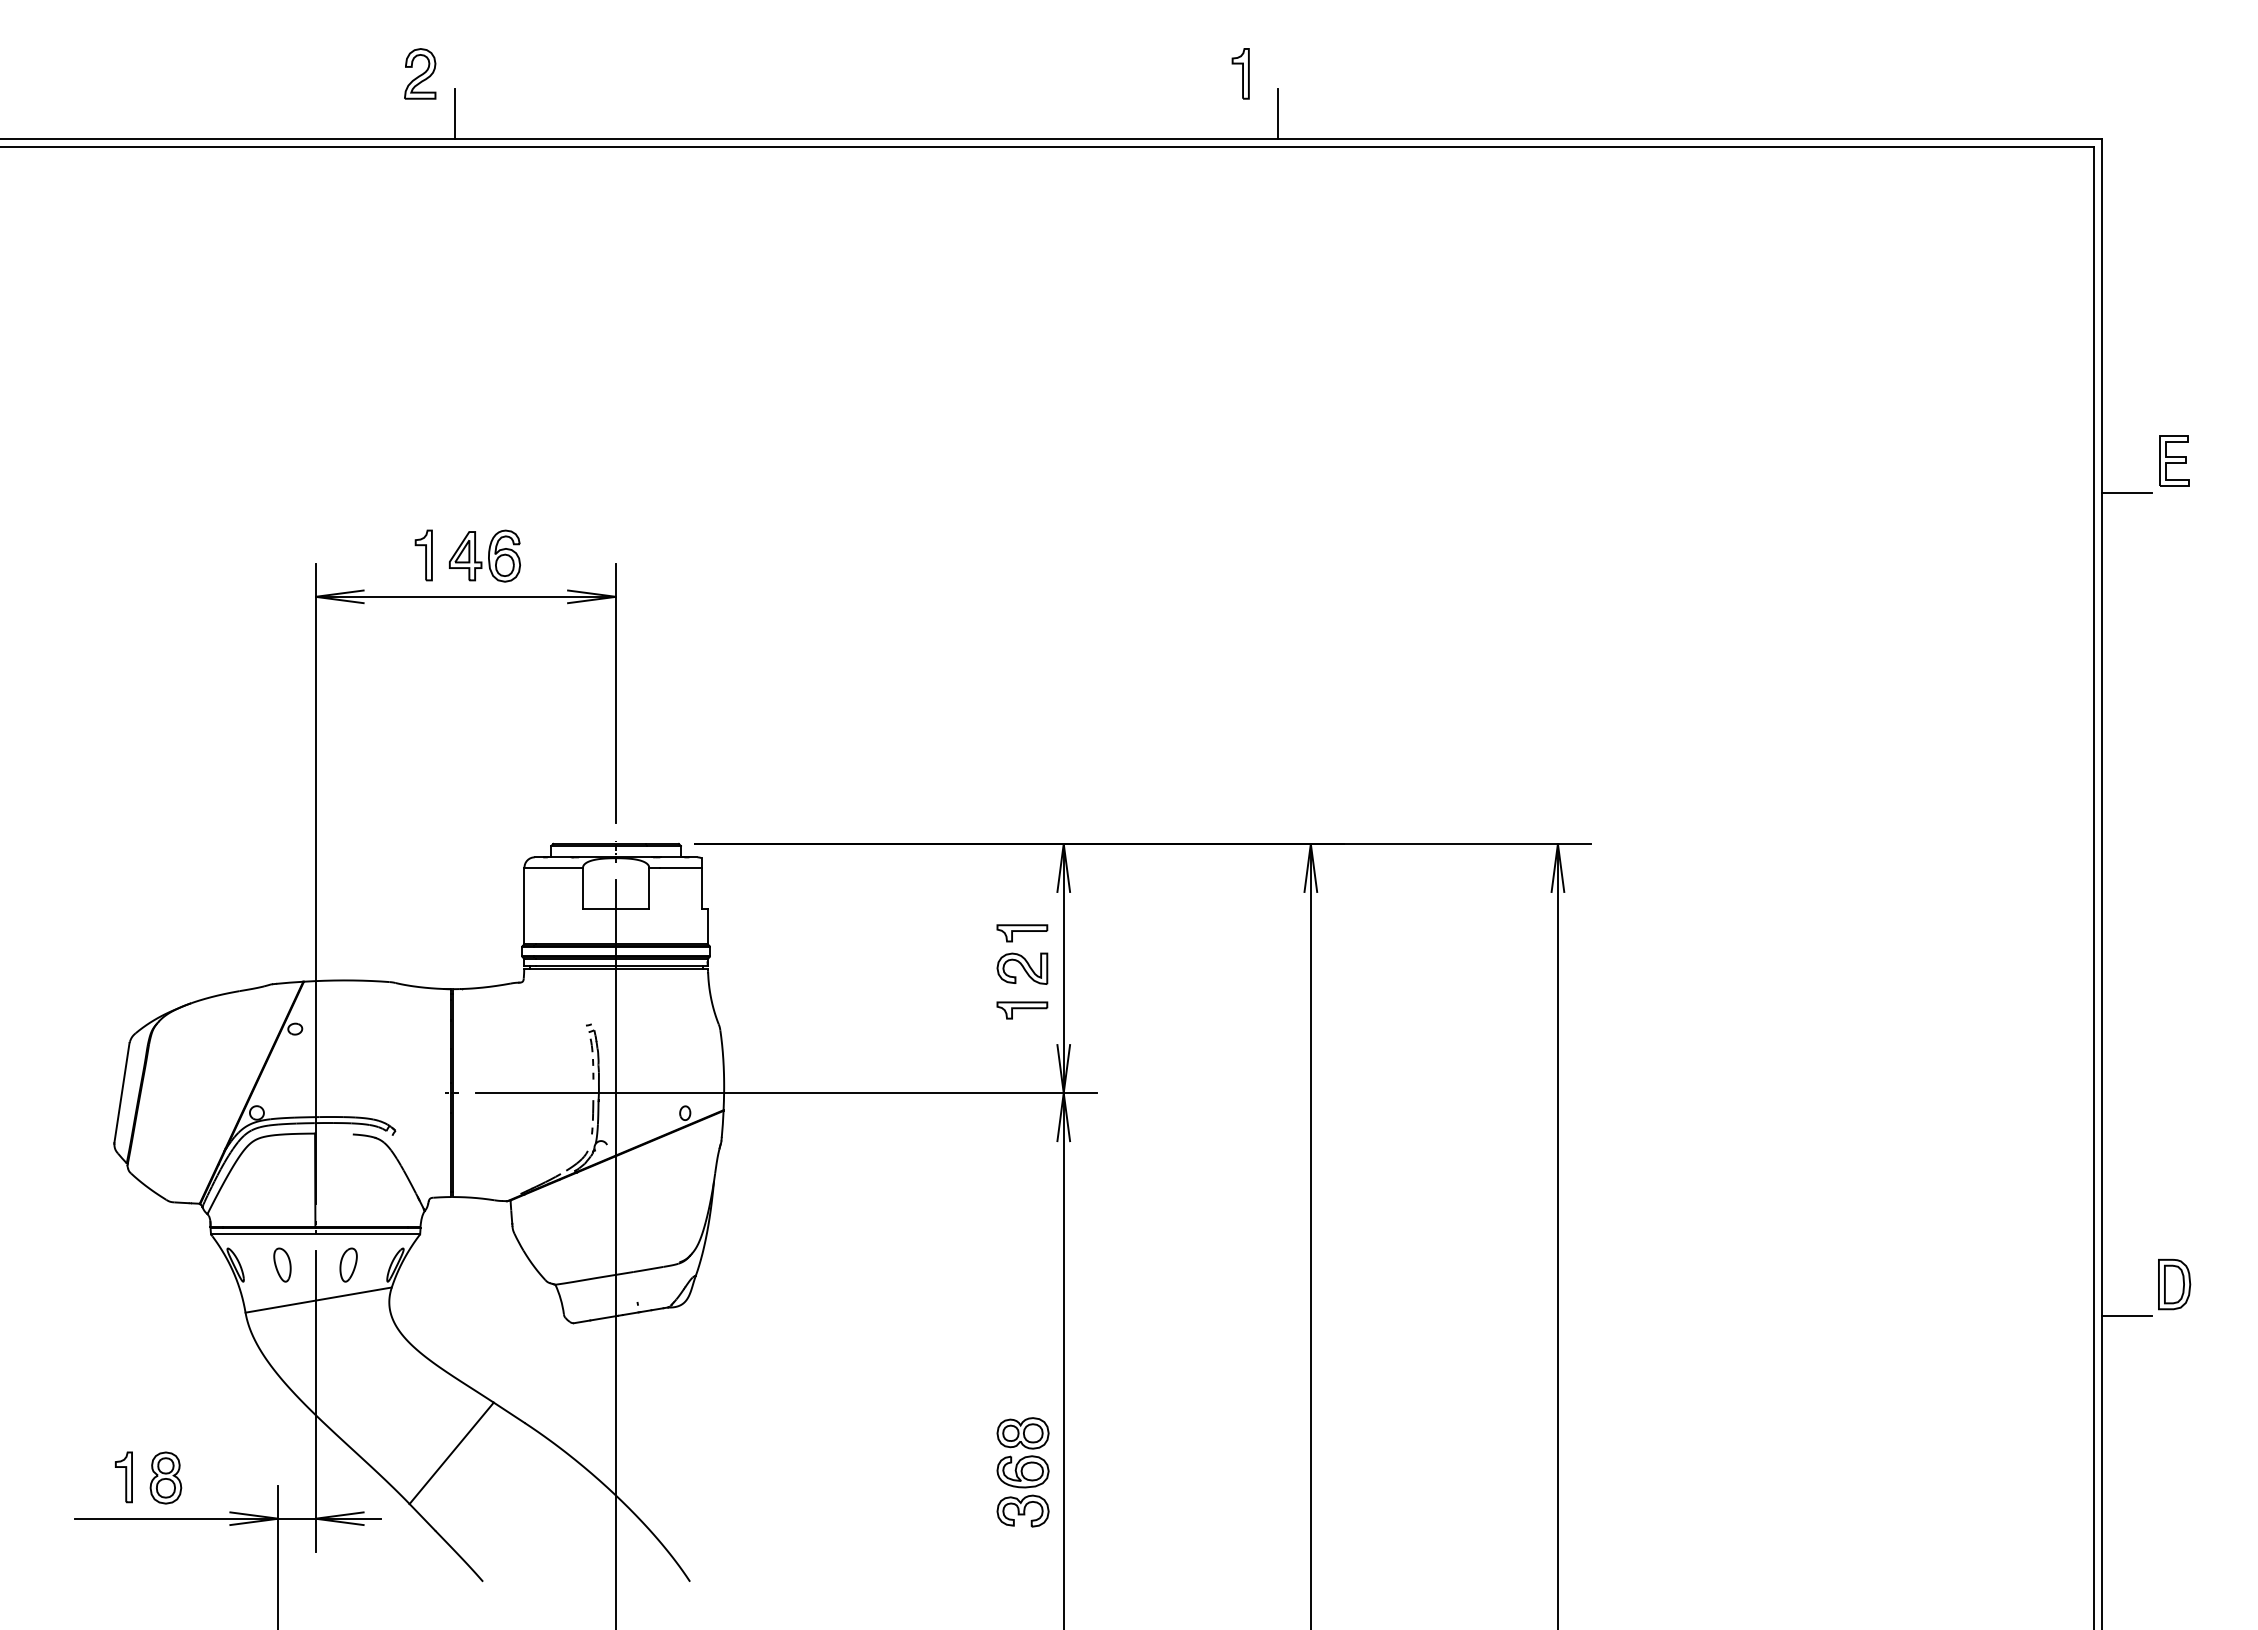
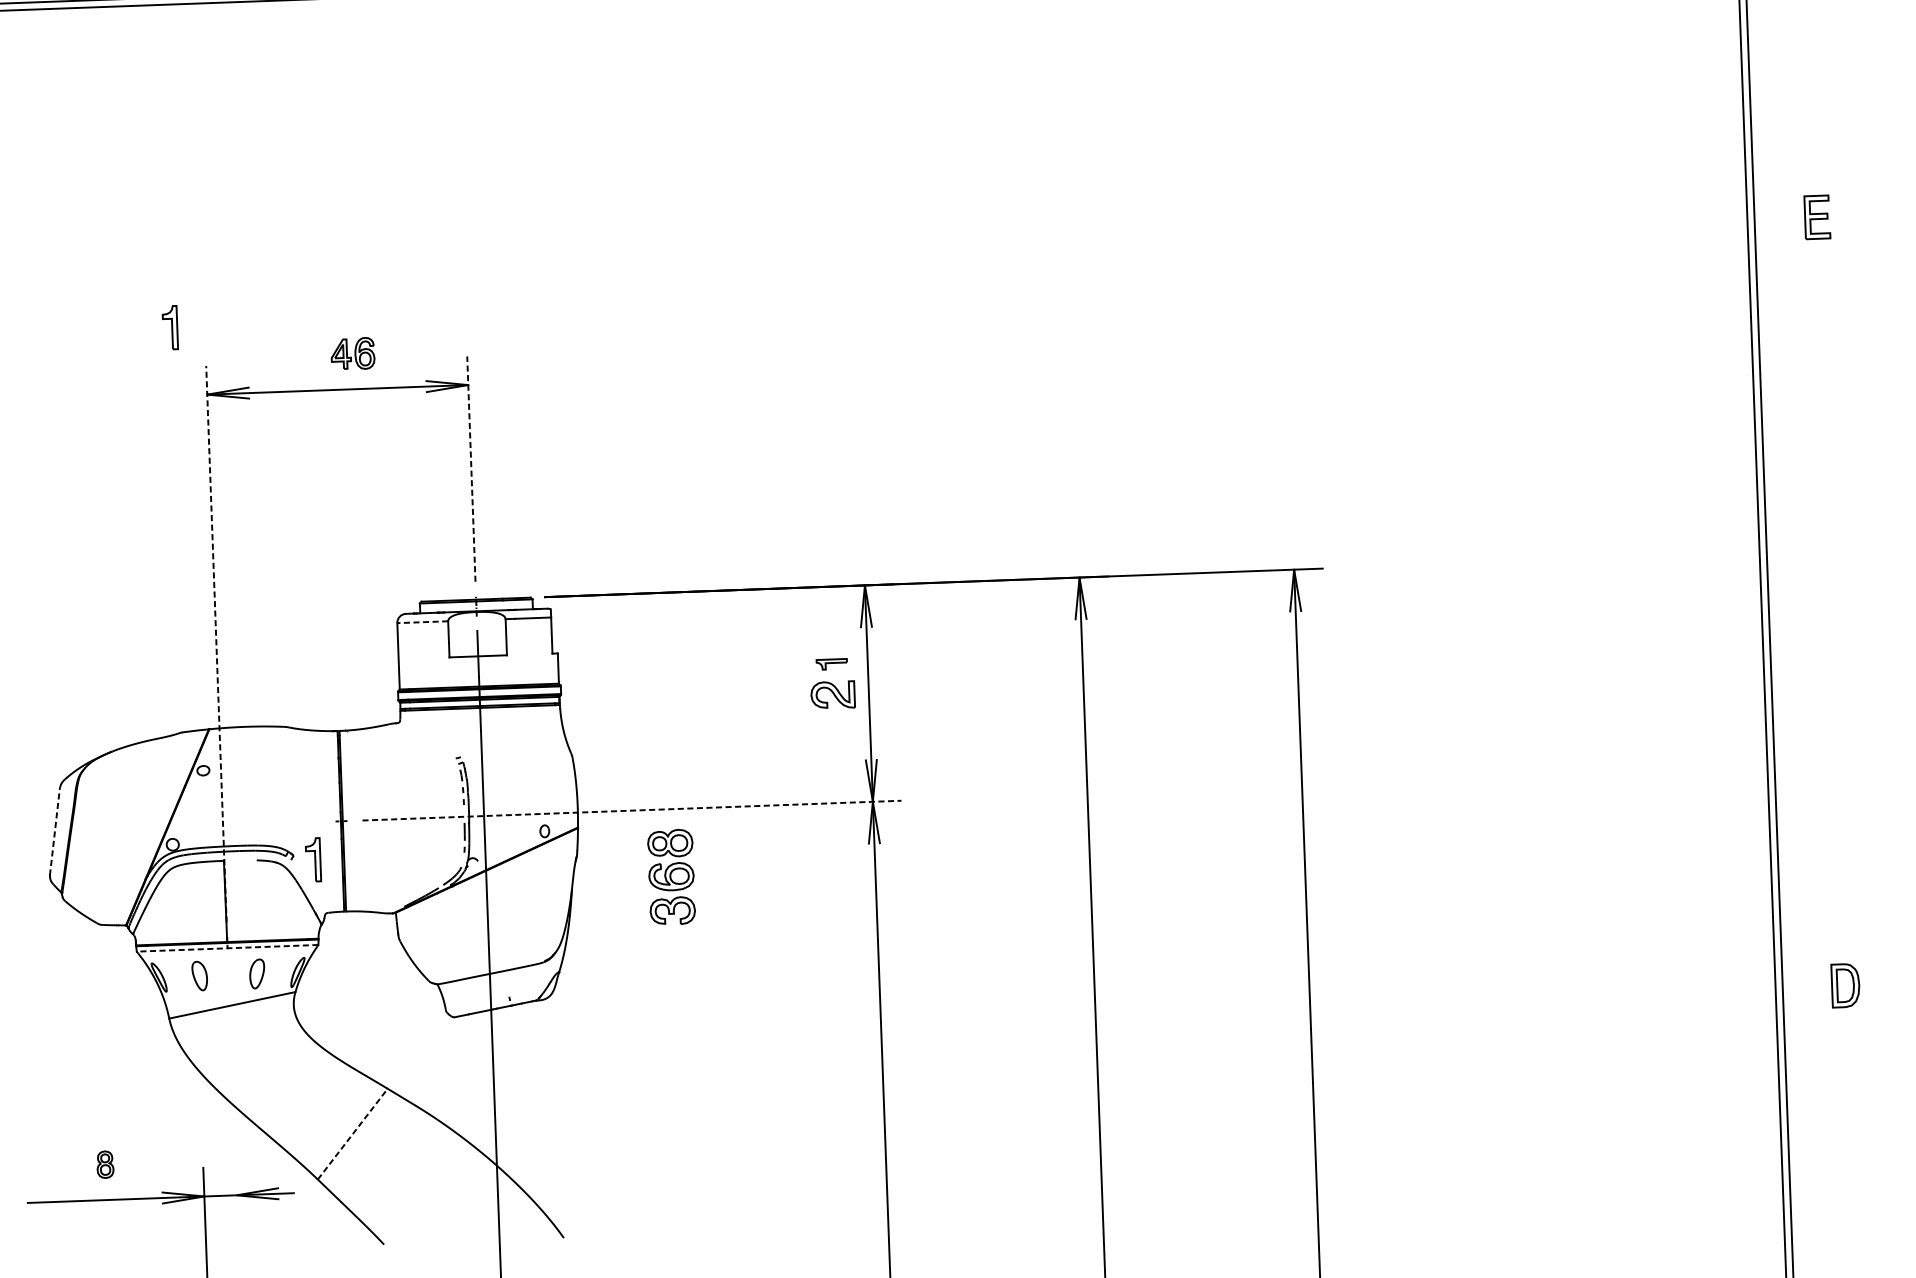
line: (2126, 492) -> (1776, 246), removed
part: (423, 555) -> (169, 327), moved
part: (484, 555) -> (352, 353), size x0.7
line: (616, 693) -> (471, 468), solid -> dashed
line: (553, 867) -> (422, 622), solid -> dashed
line: (315, 883) -> (216, 643), solid -> dashed
part: (1022, 933) -> (831, 664), size x0.7
part: (1022, 1010) -> (834, 731), removed
line: (121, 1093) -> (54, 832), solid -> dashed
line: (786, 1093) -> (632, 810), solid -> dashed
line: (315, 1234) -> (227, 948), solid -> dashed
part: (2174, 1284) -> (1845, 985), moved
line: (2126, 1316) -> (1803, 961), removed
line: (315, 1400) -> (232, 1092), removed
line: (451, 1453) -> (352, 1134), solid -> dashed
part: (1022, 1472) -> (671, 877), moved
part: (123, 1477) -> (312, 860), moved
part: (165, 1477) -> (104, 1164), size x0.6

